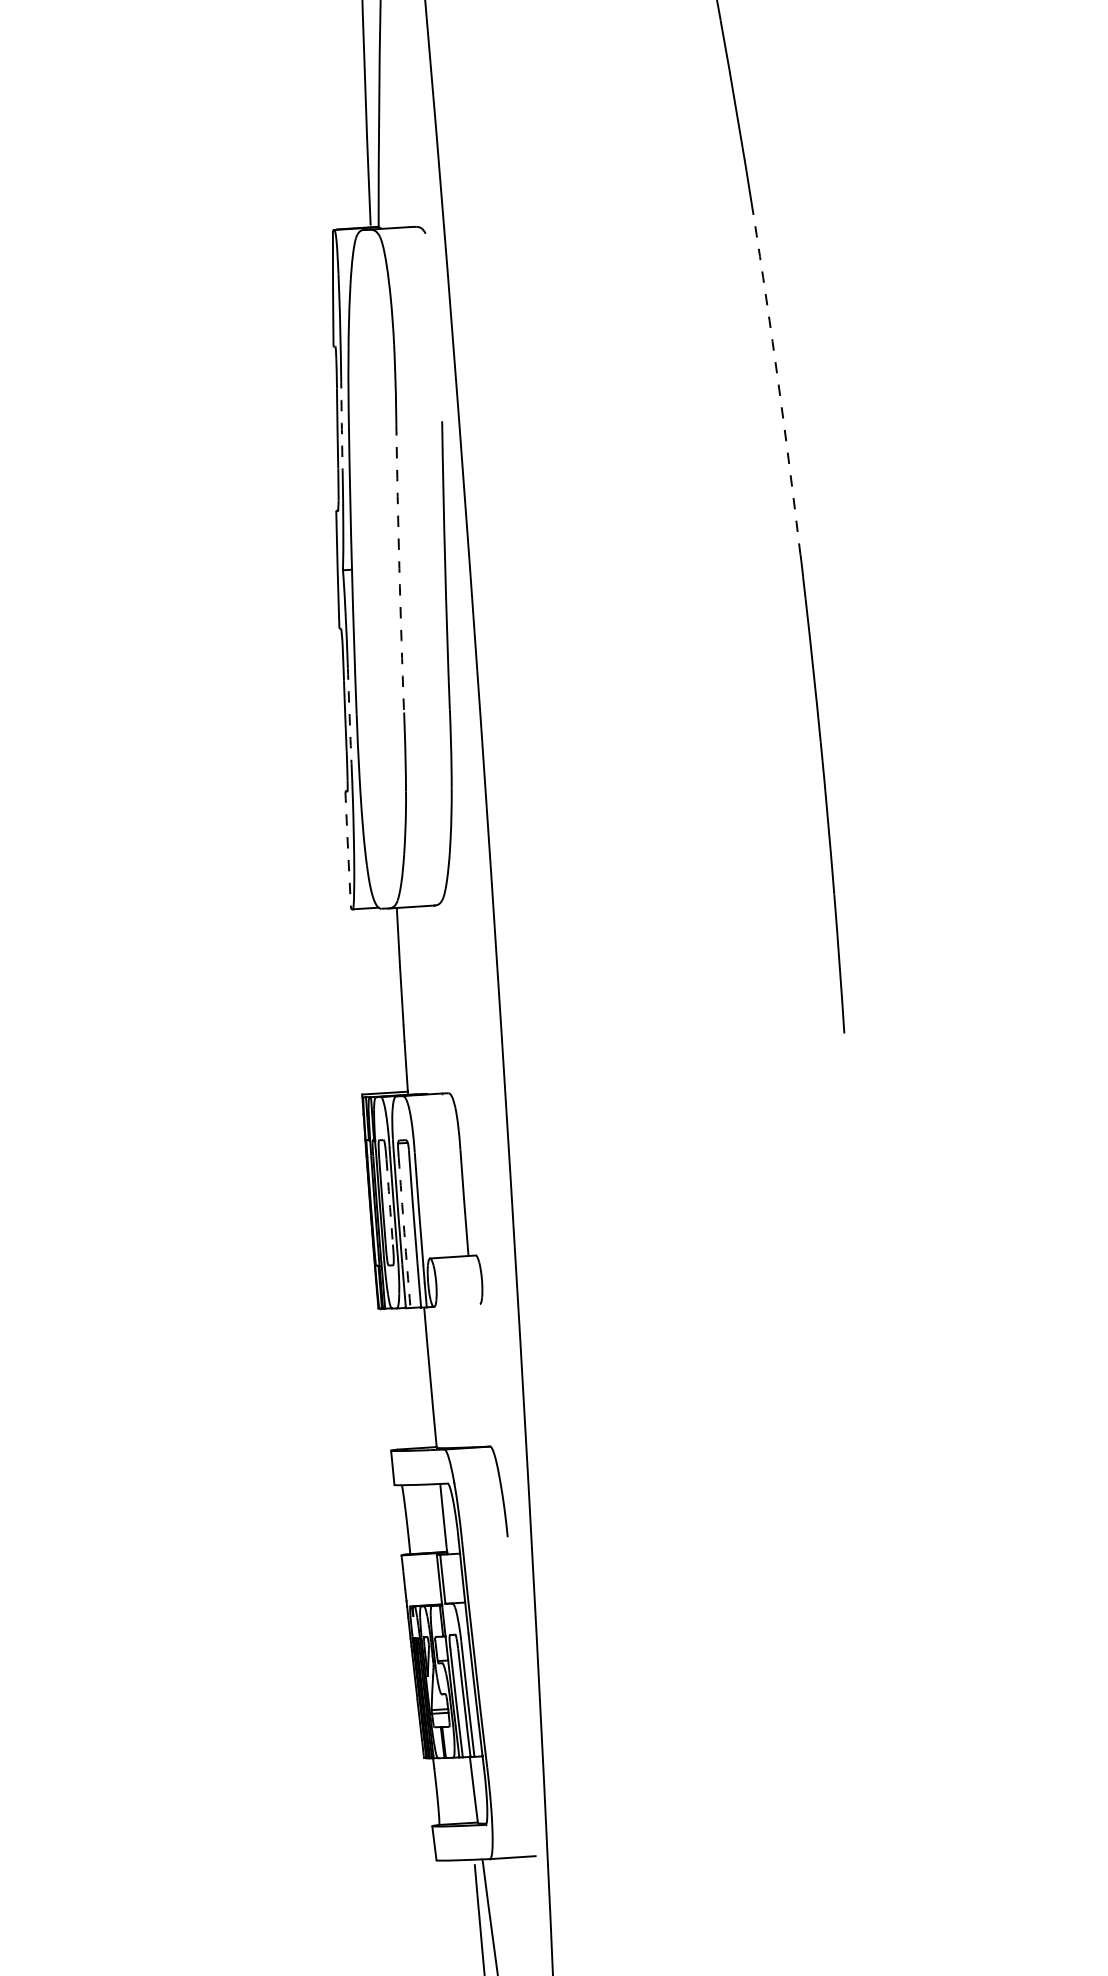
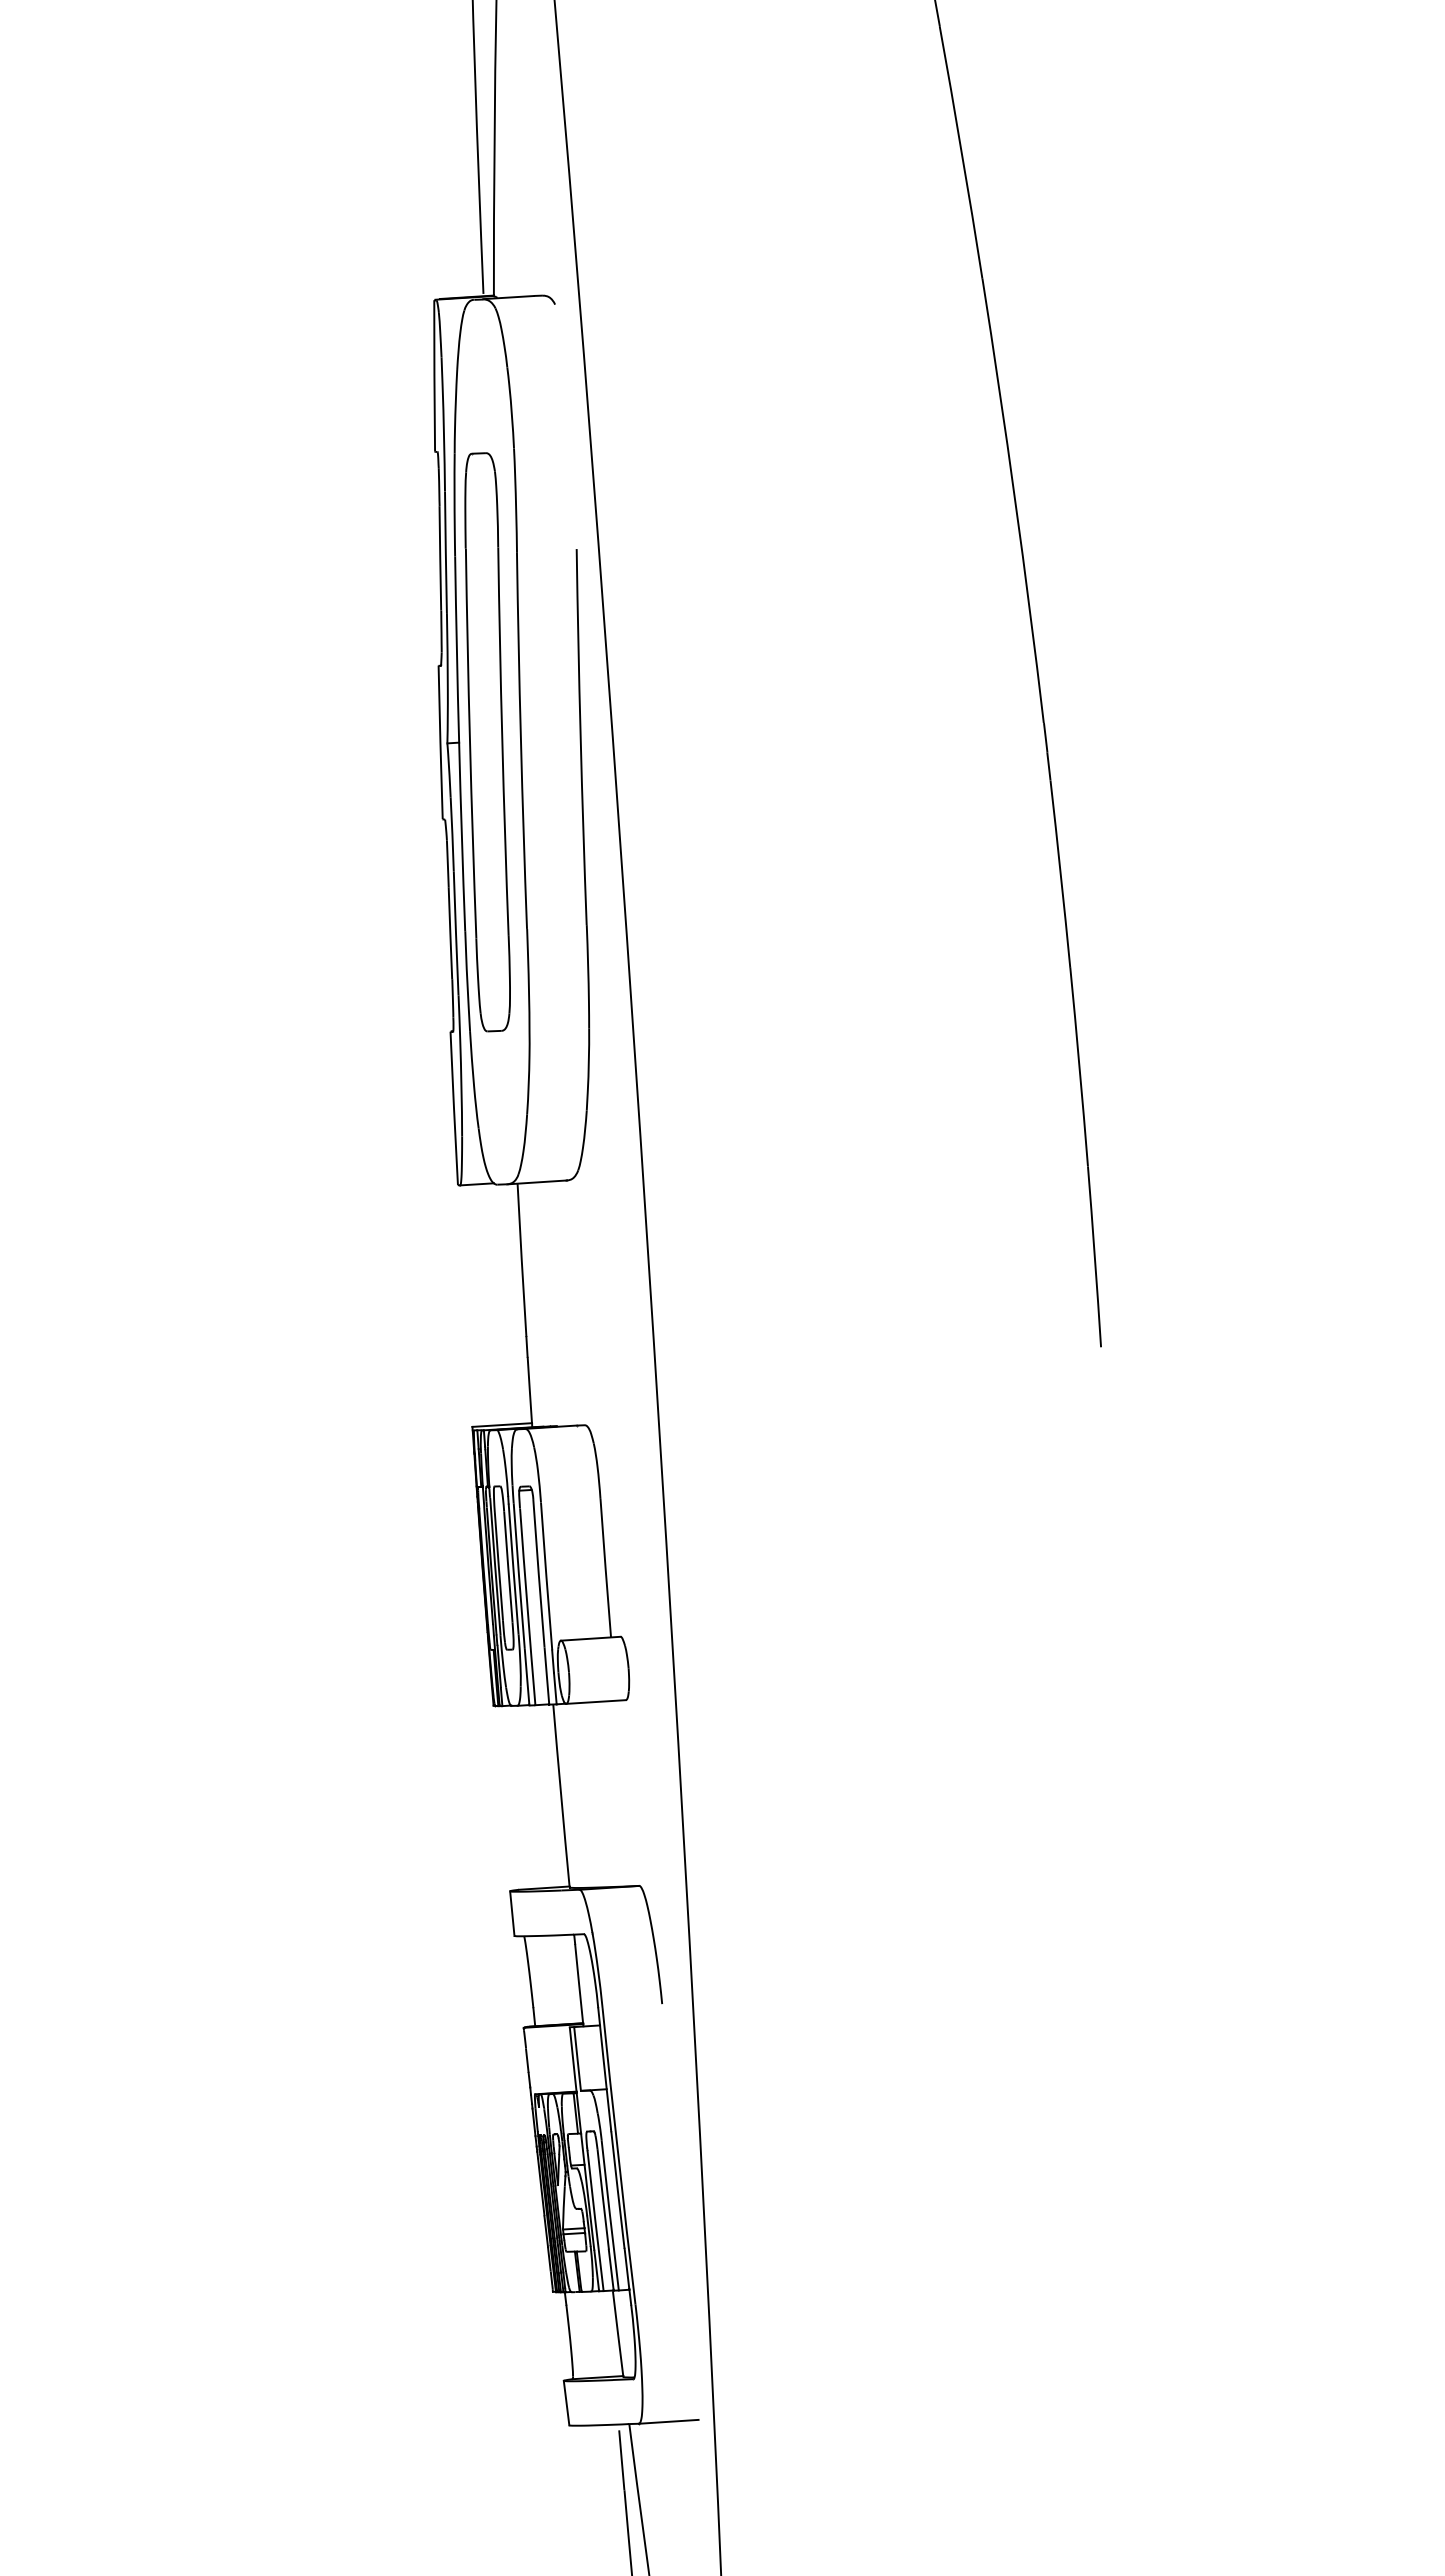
arc: (778, 383) -> (1015, 500), dashed -> solid
arc: (341, 423) -> (445, 552), dashed -> solid
arc: (399, 568) -> (520, 740), dashed -> solid
part: (373, 569) -> (487, 742), added
arc: (349, 716) -> (456, 933), dashed -> solid
arc: (348, 850) -> (454, 1108), dashed -> solid
arc: (389, 1202) -> (508, 1567), dashed -> solid
arc: (404, 1232) -> (527, 1606), dashed -> solid
line: (456, 1305) -> (595, 1701), added

